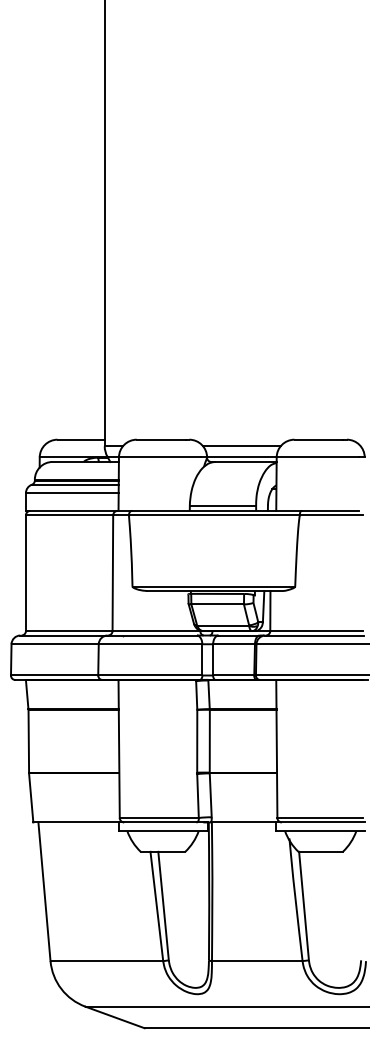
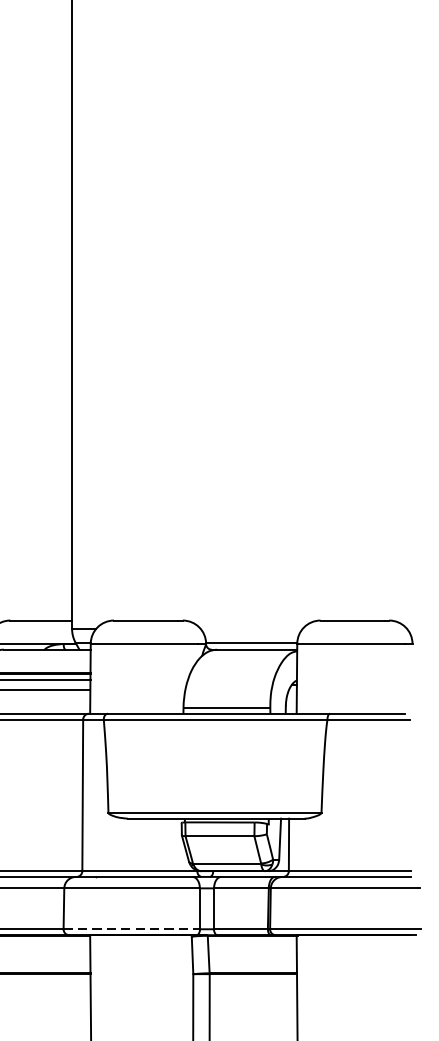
line: (241, 446) -> (251, 629), removed
line: (150, 675) -> (132, 929), solid -> dashed

